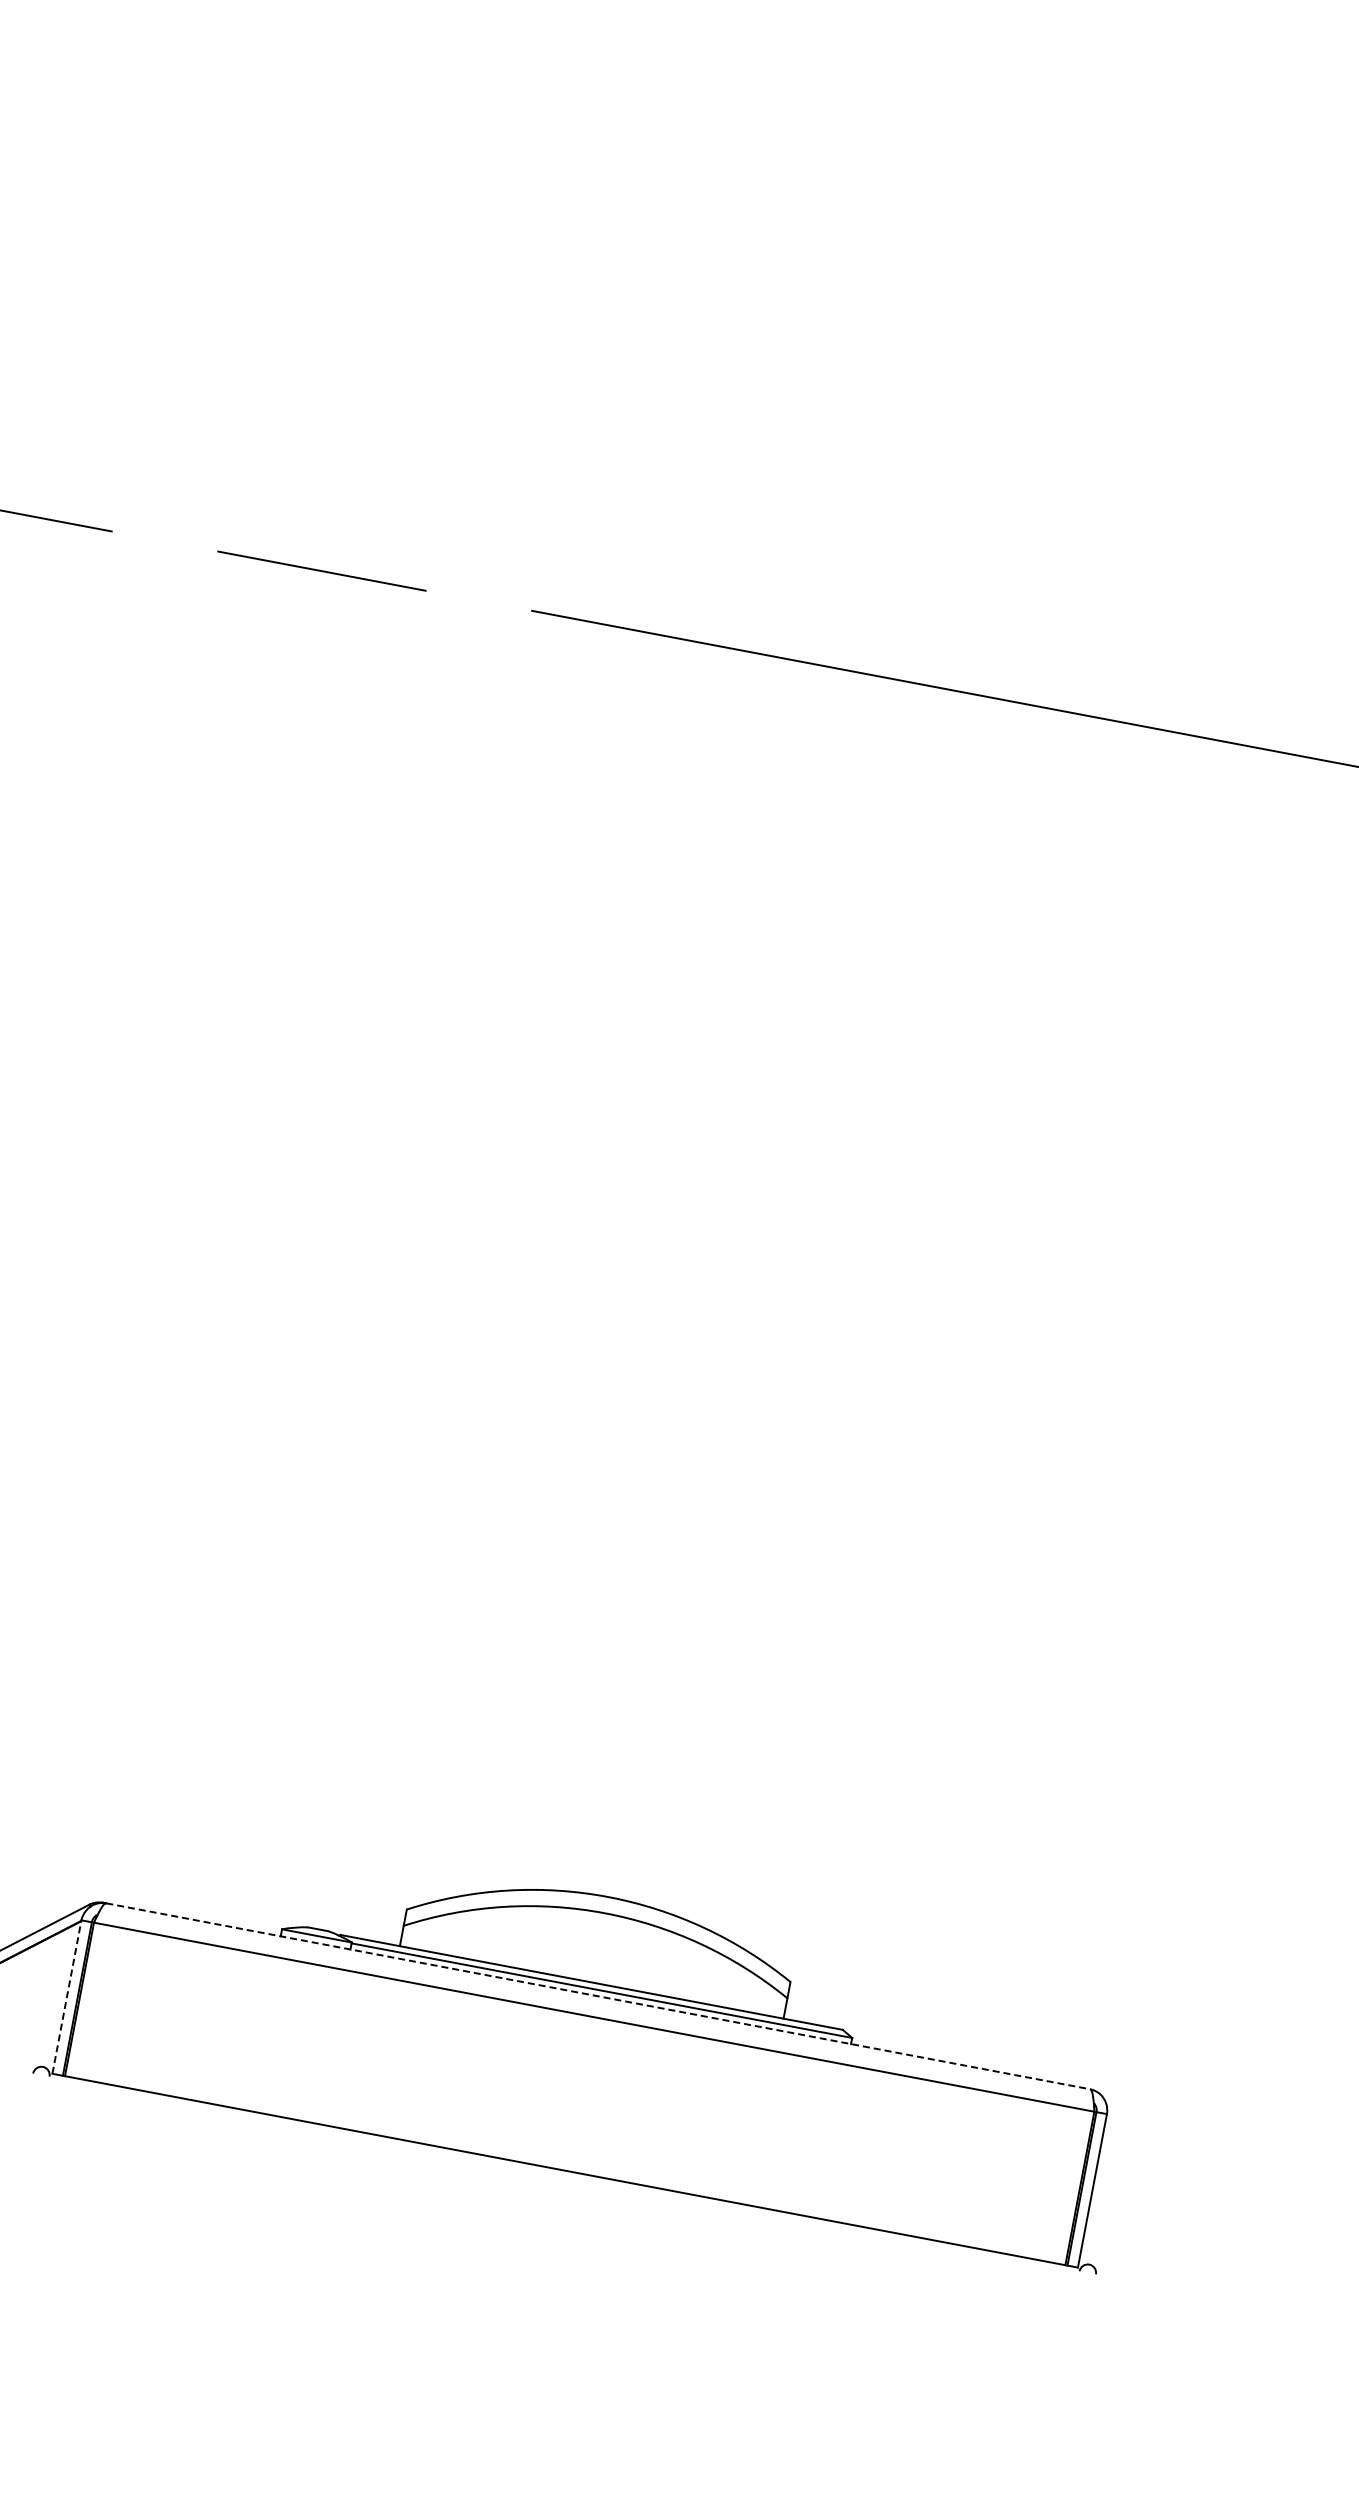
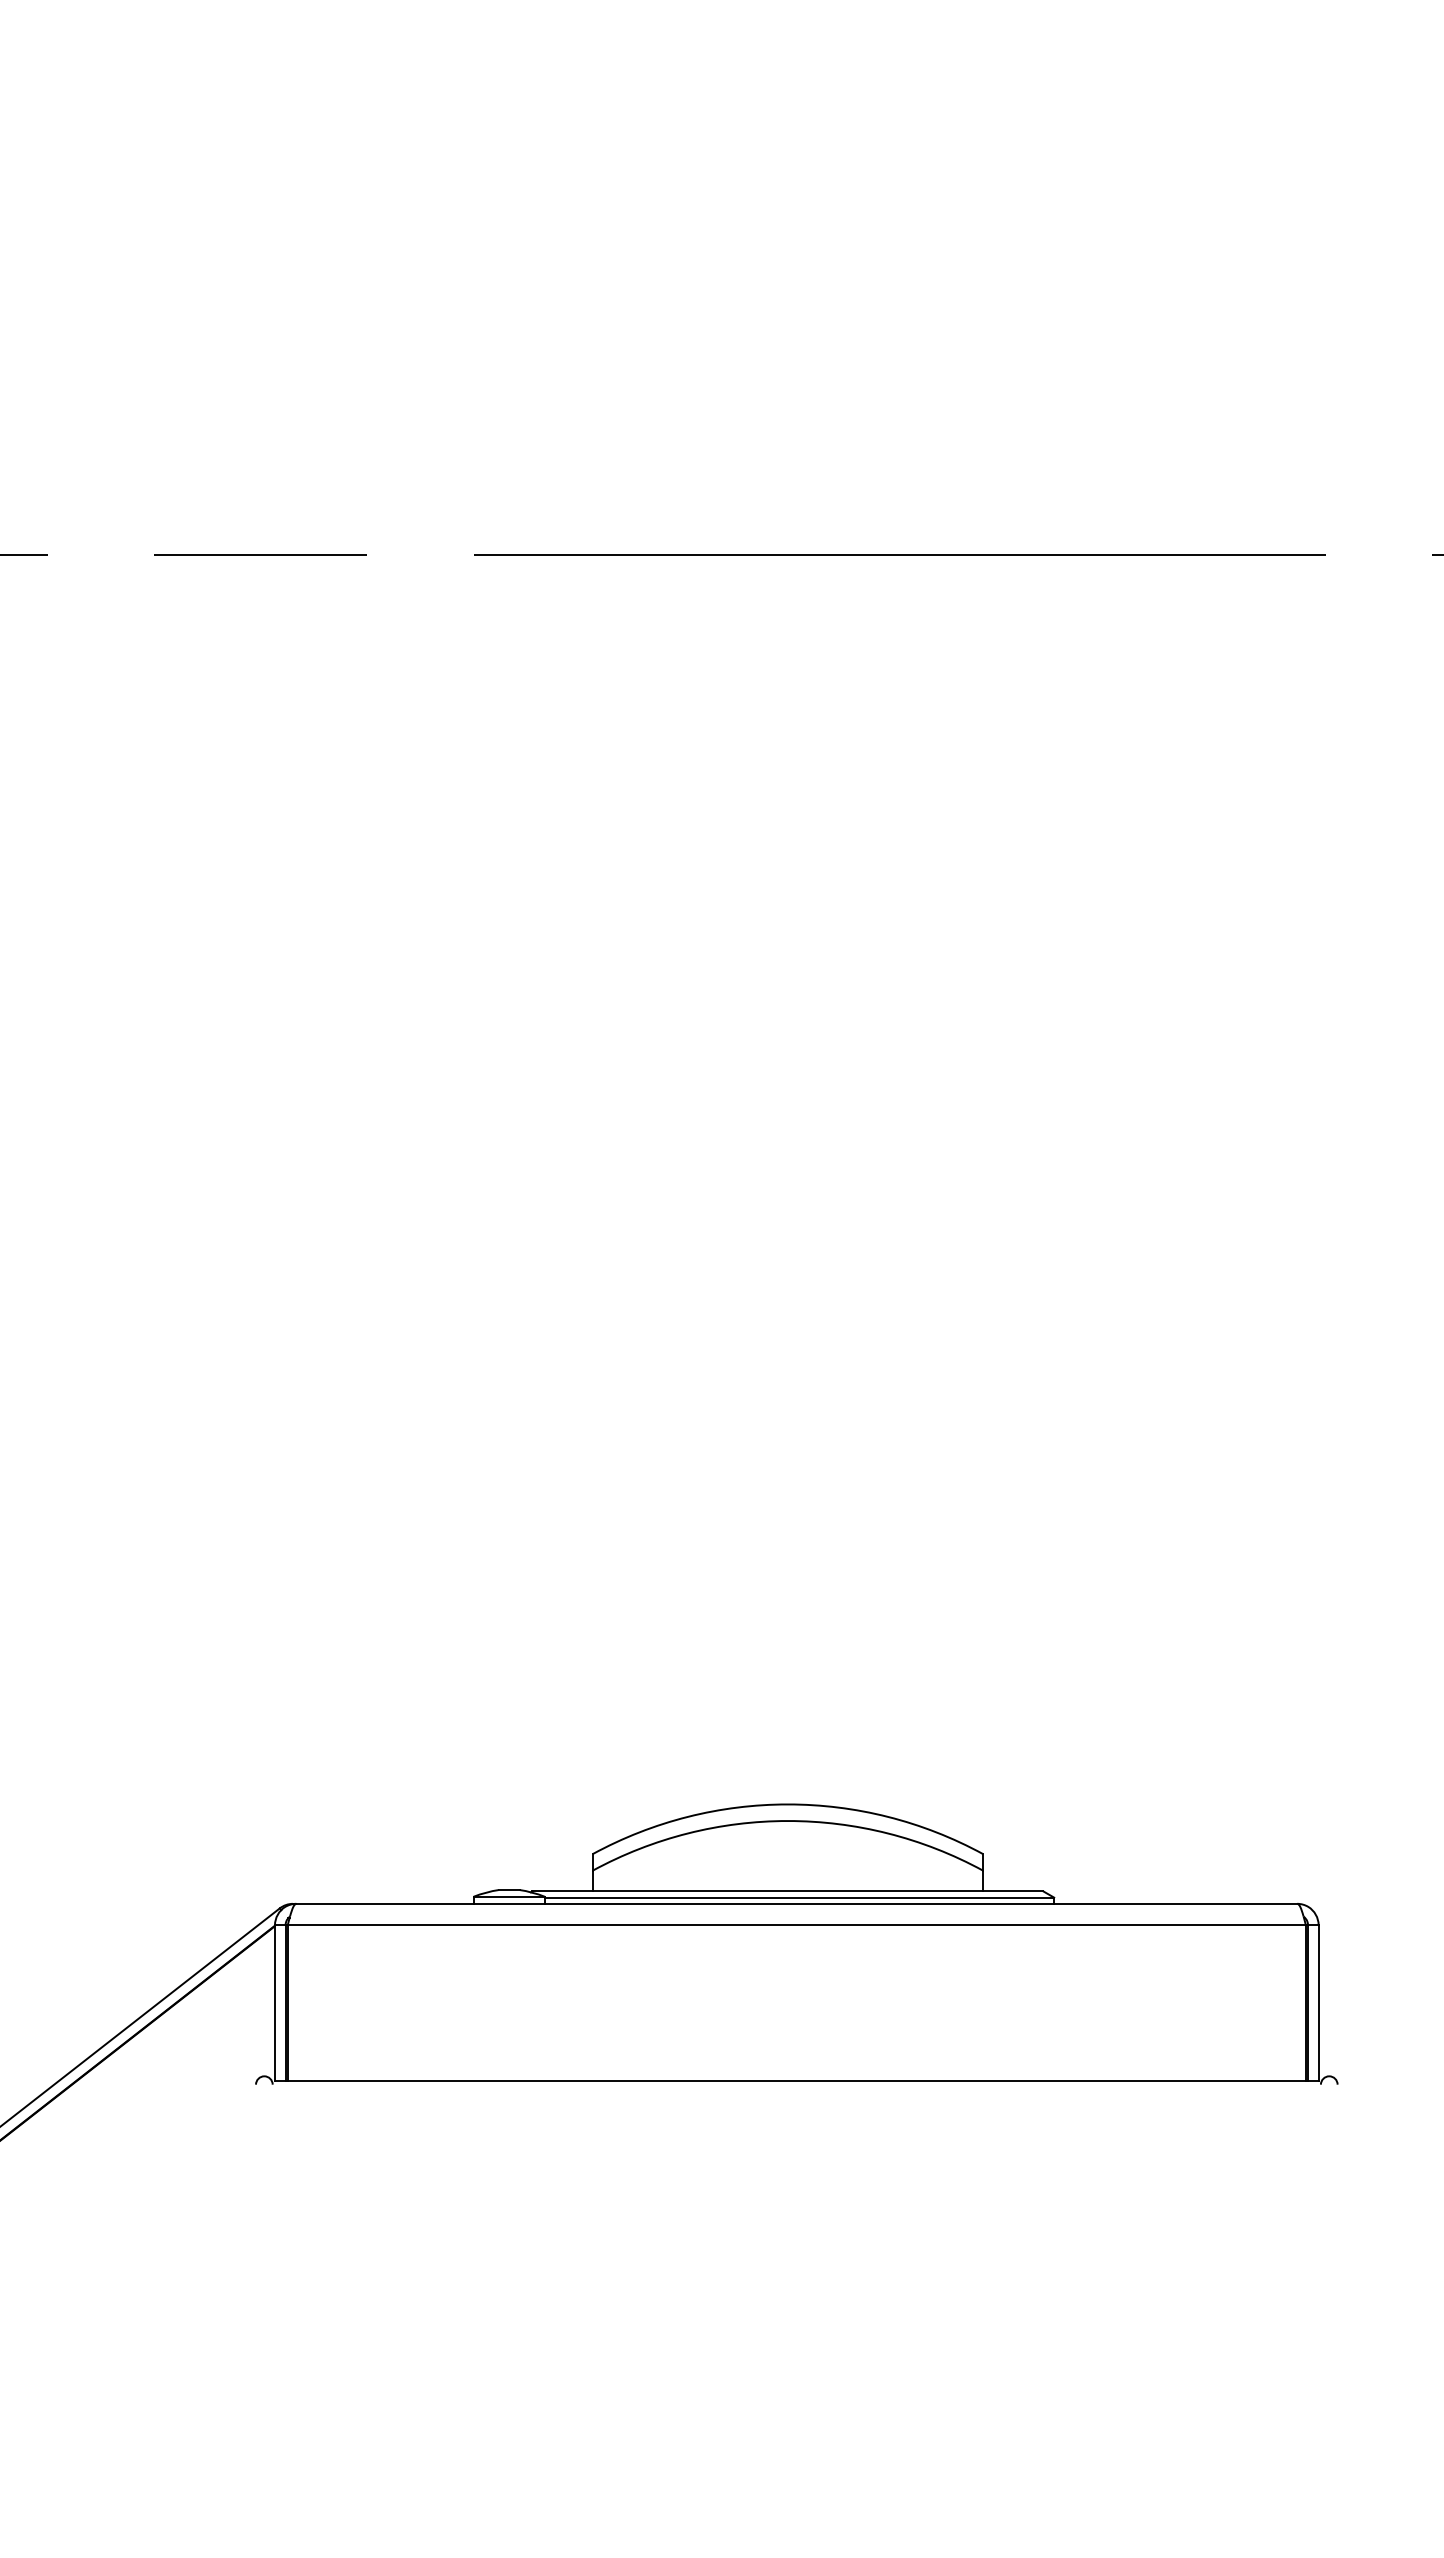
line: (597, 1995) -> (796, 1903), dashed -> solid
line: (67, 1996) -> (275, 2002), dashed -> solid

